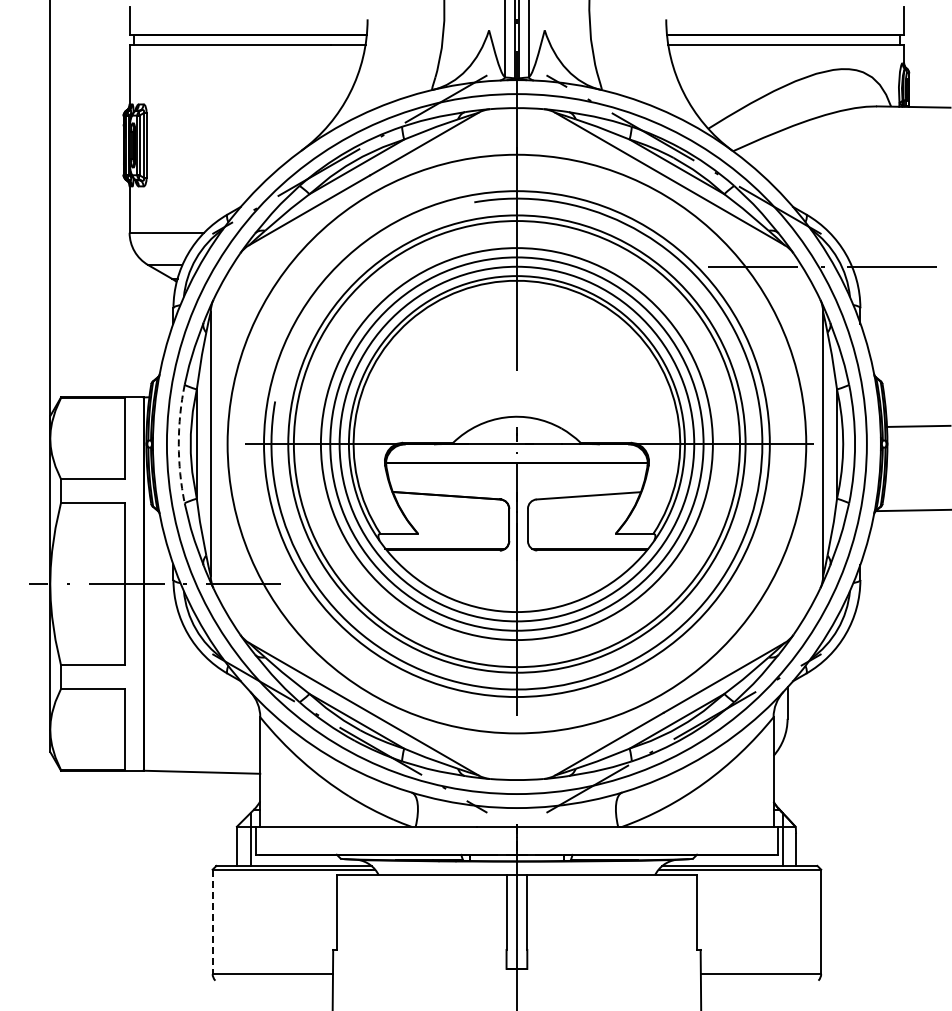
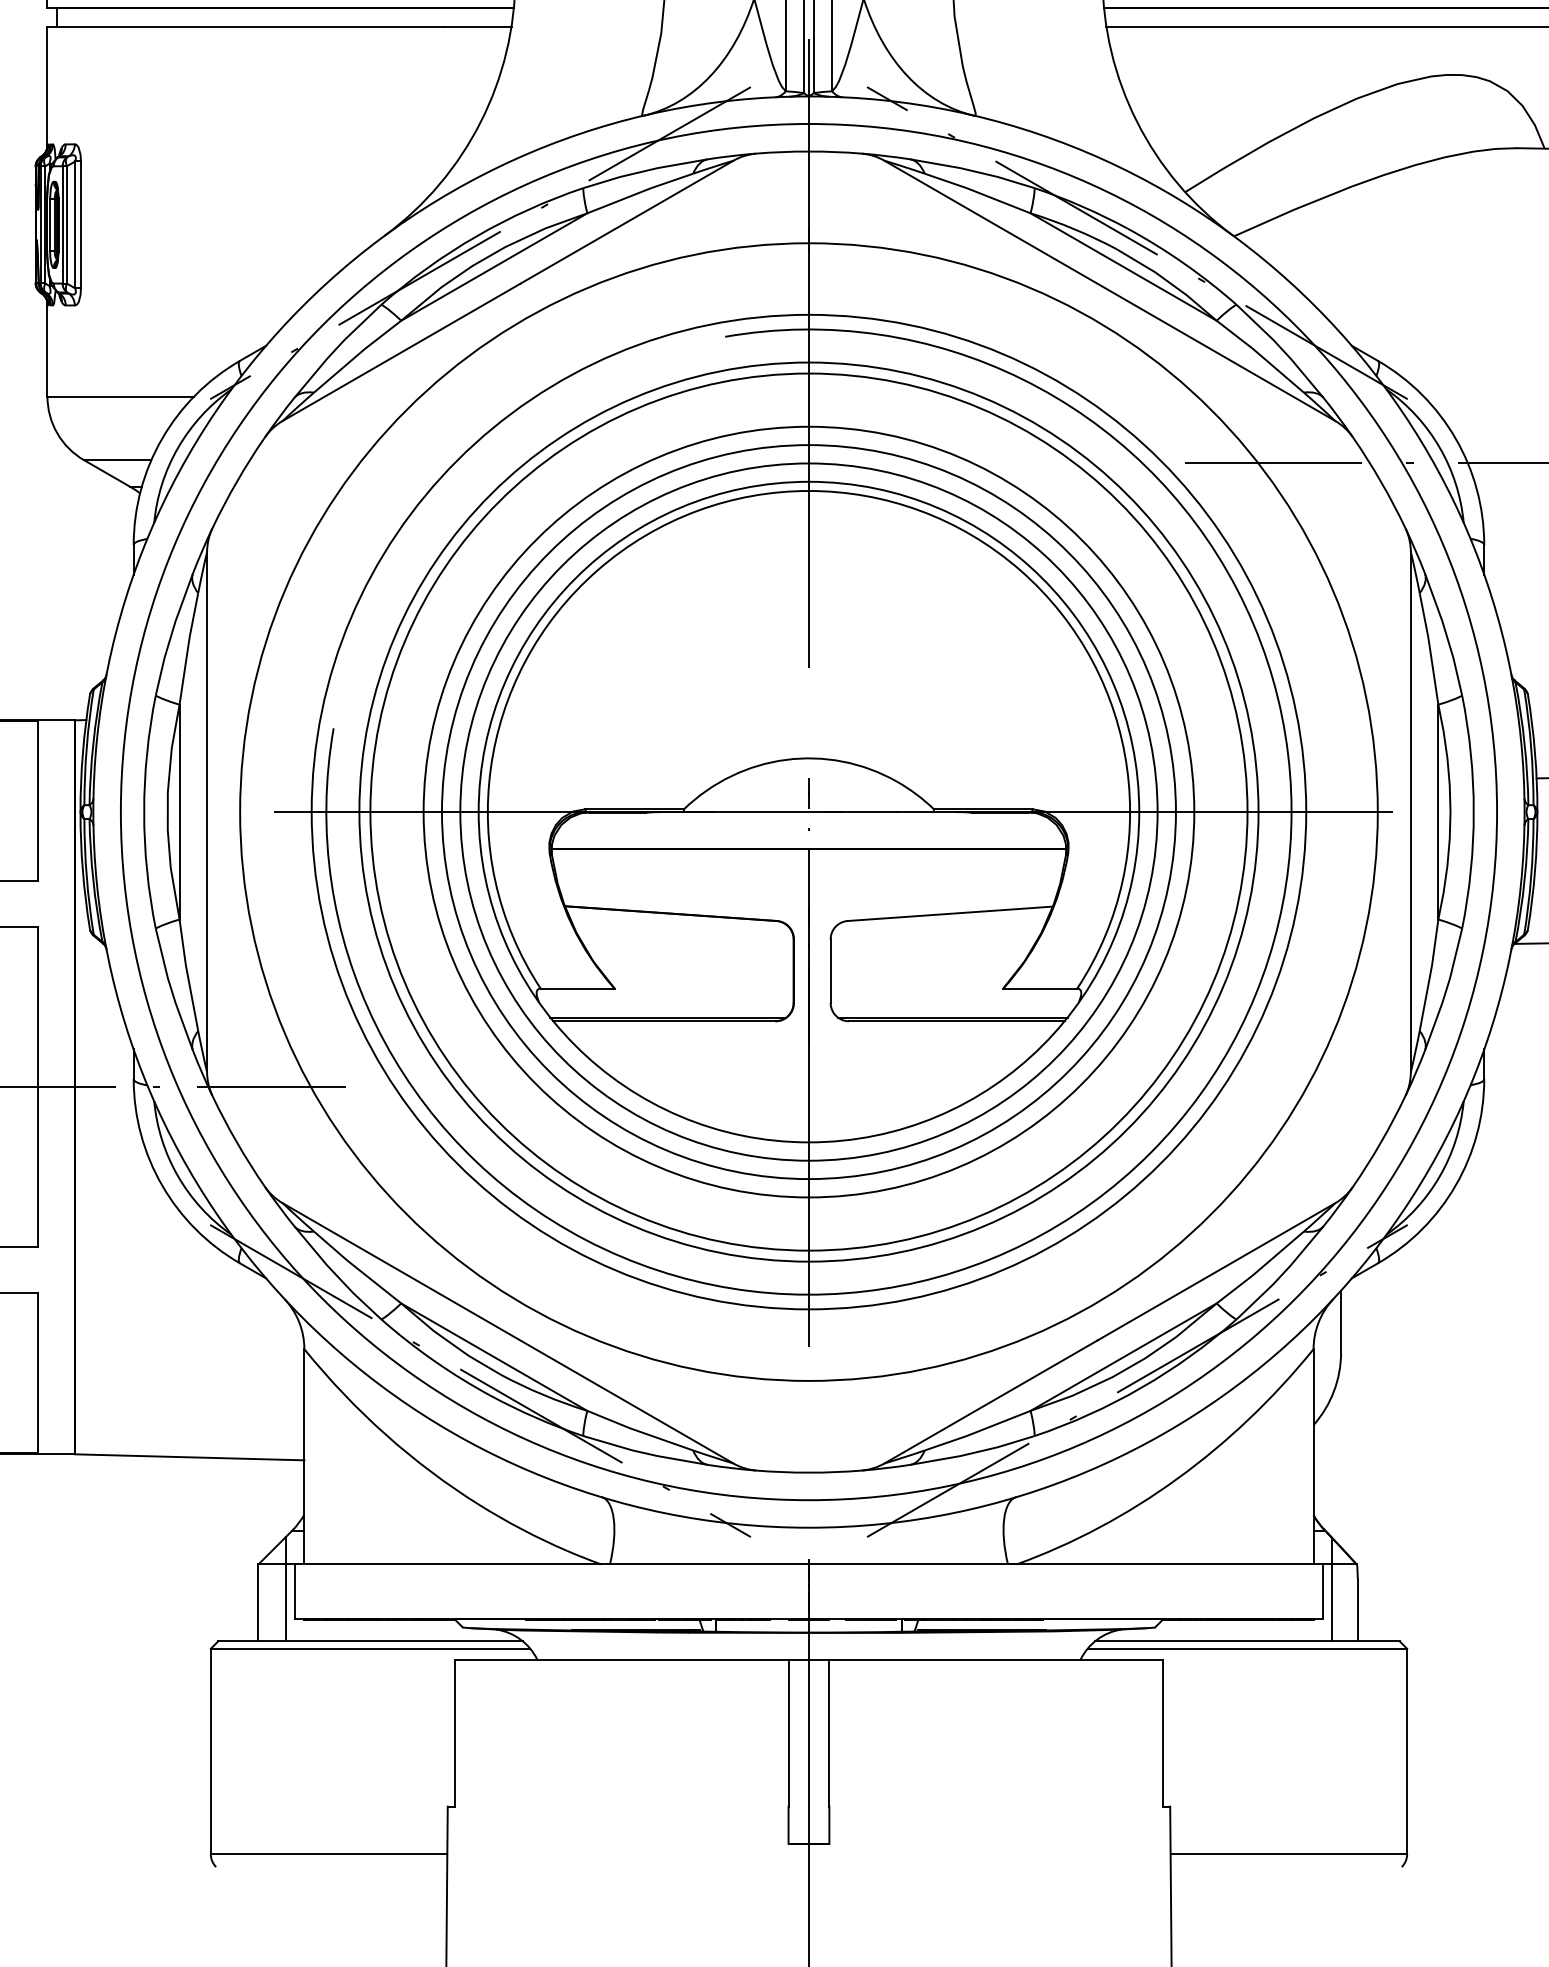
arc: (178, 444) -> (143, 812), dashed -> solid
line: (212, 922) -> (210, 1752), dashed -> solid

